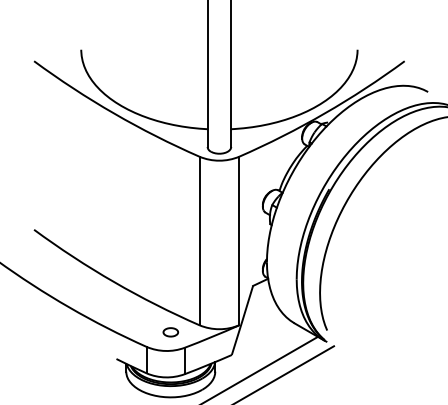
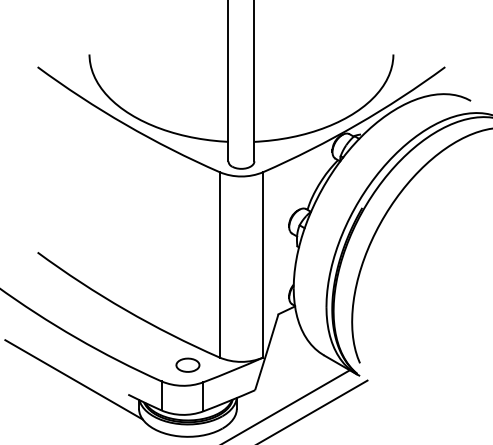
part: (170, 332) -> (187, 365), size x1.43
line: (66, 345) -> (73, 379), added

